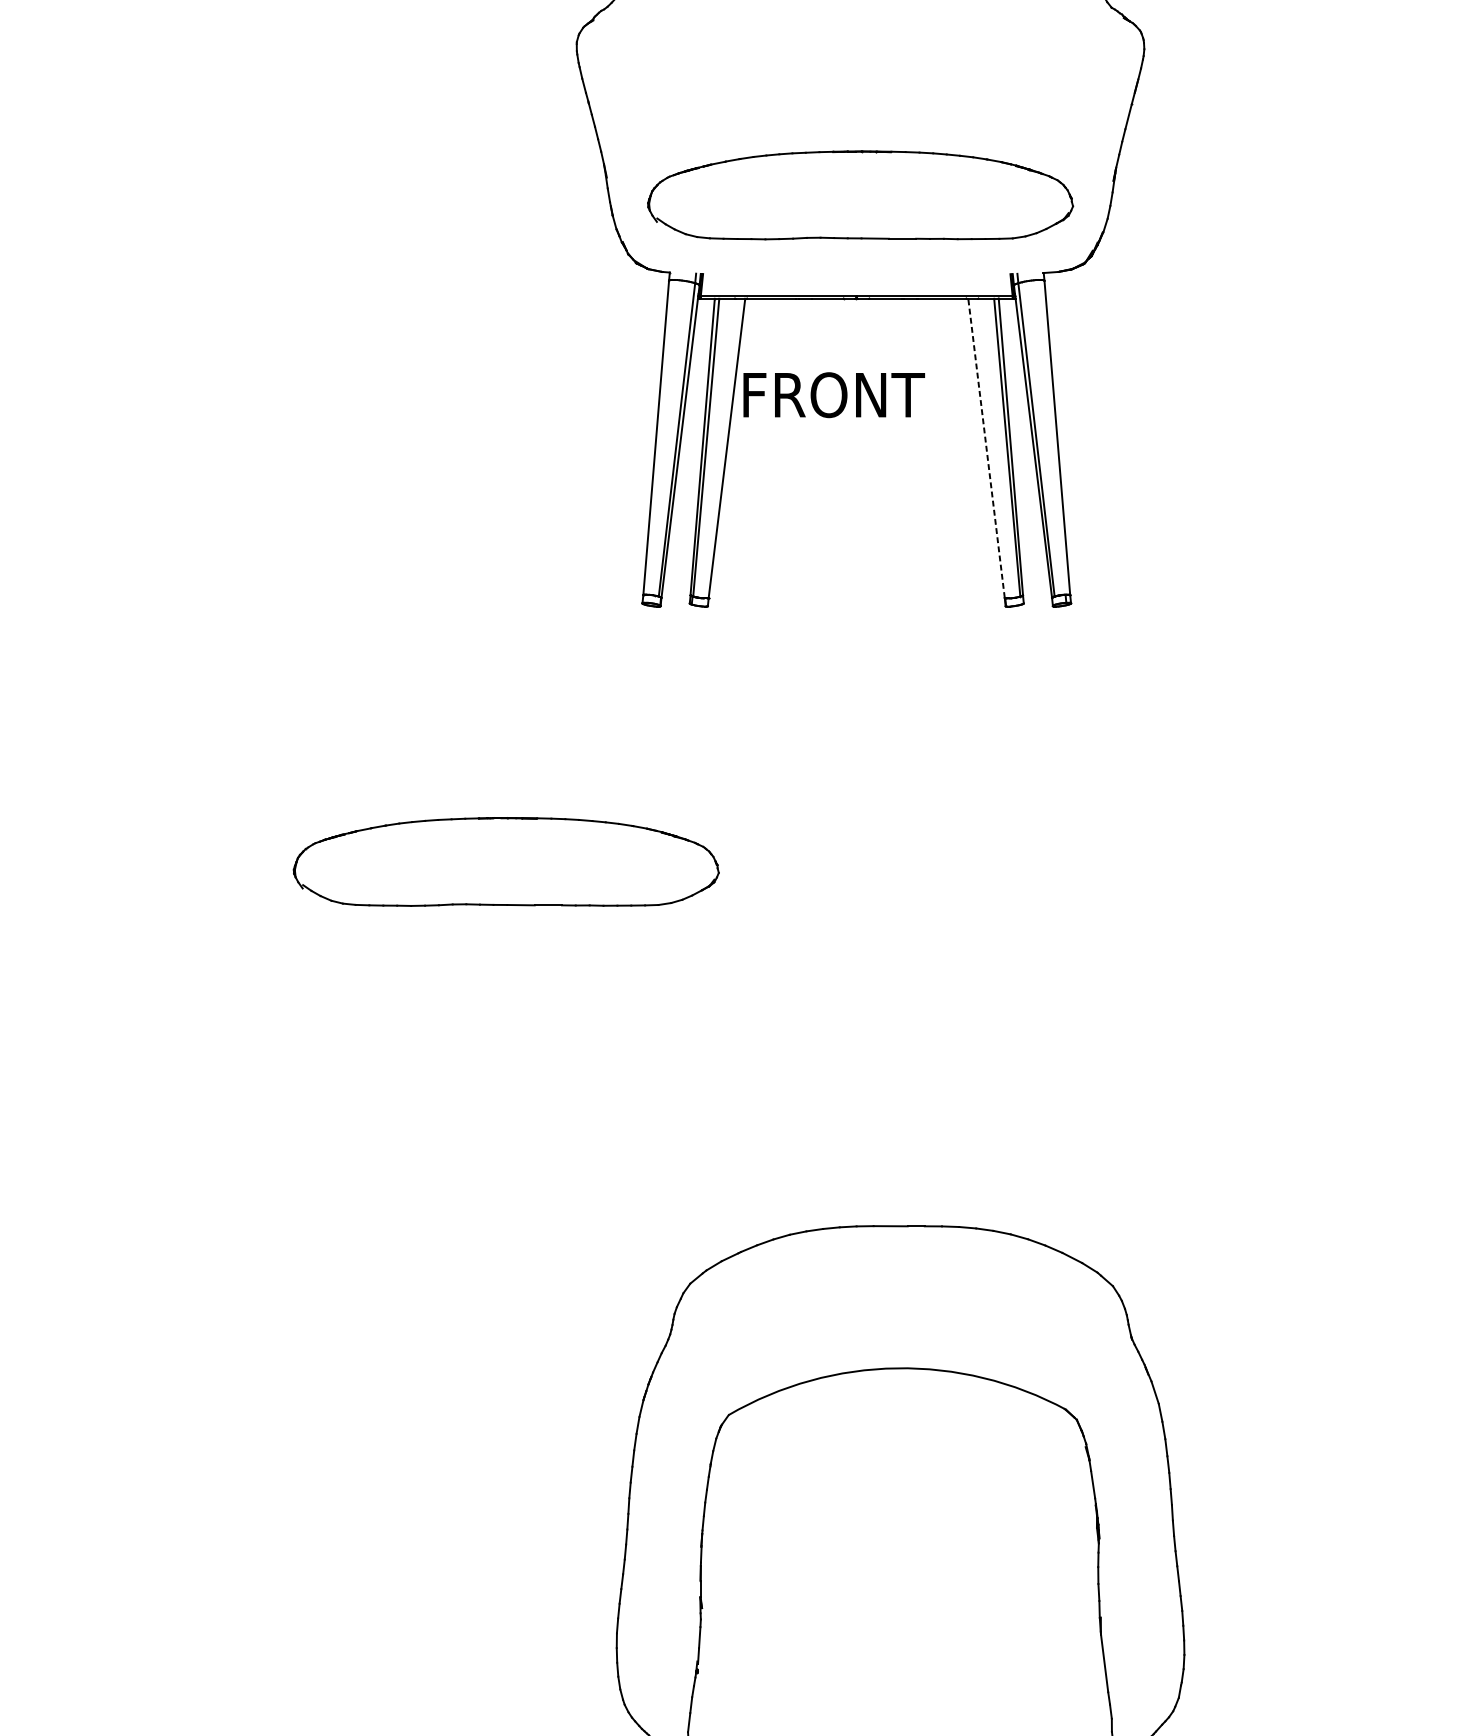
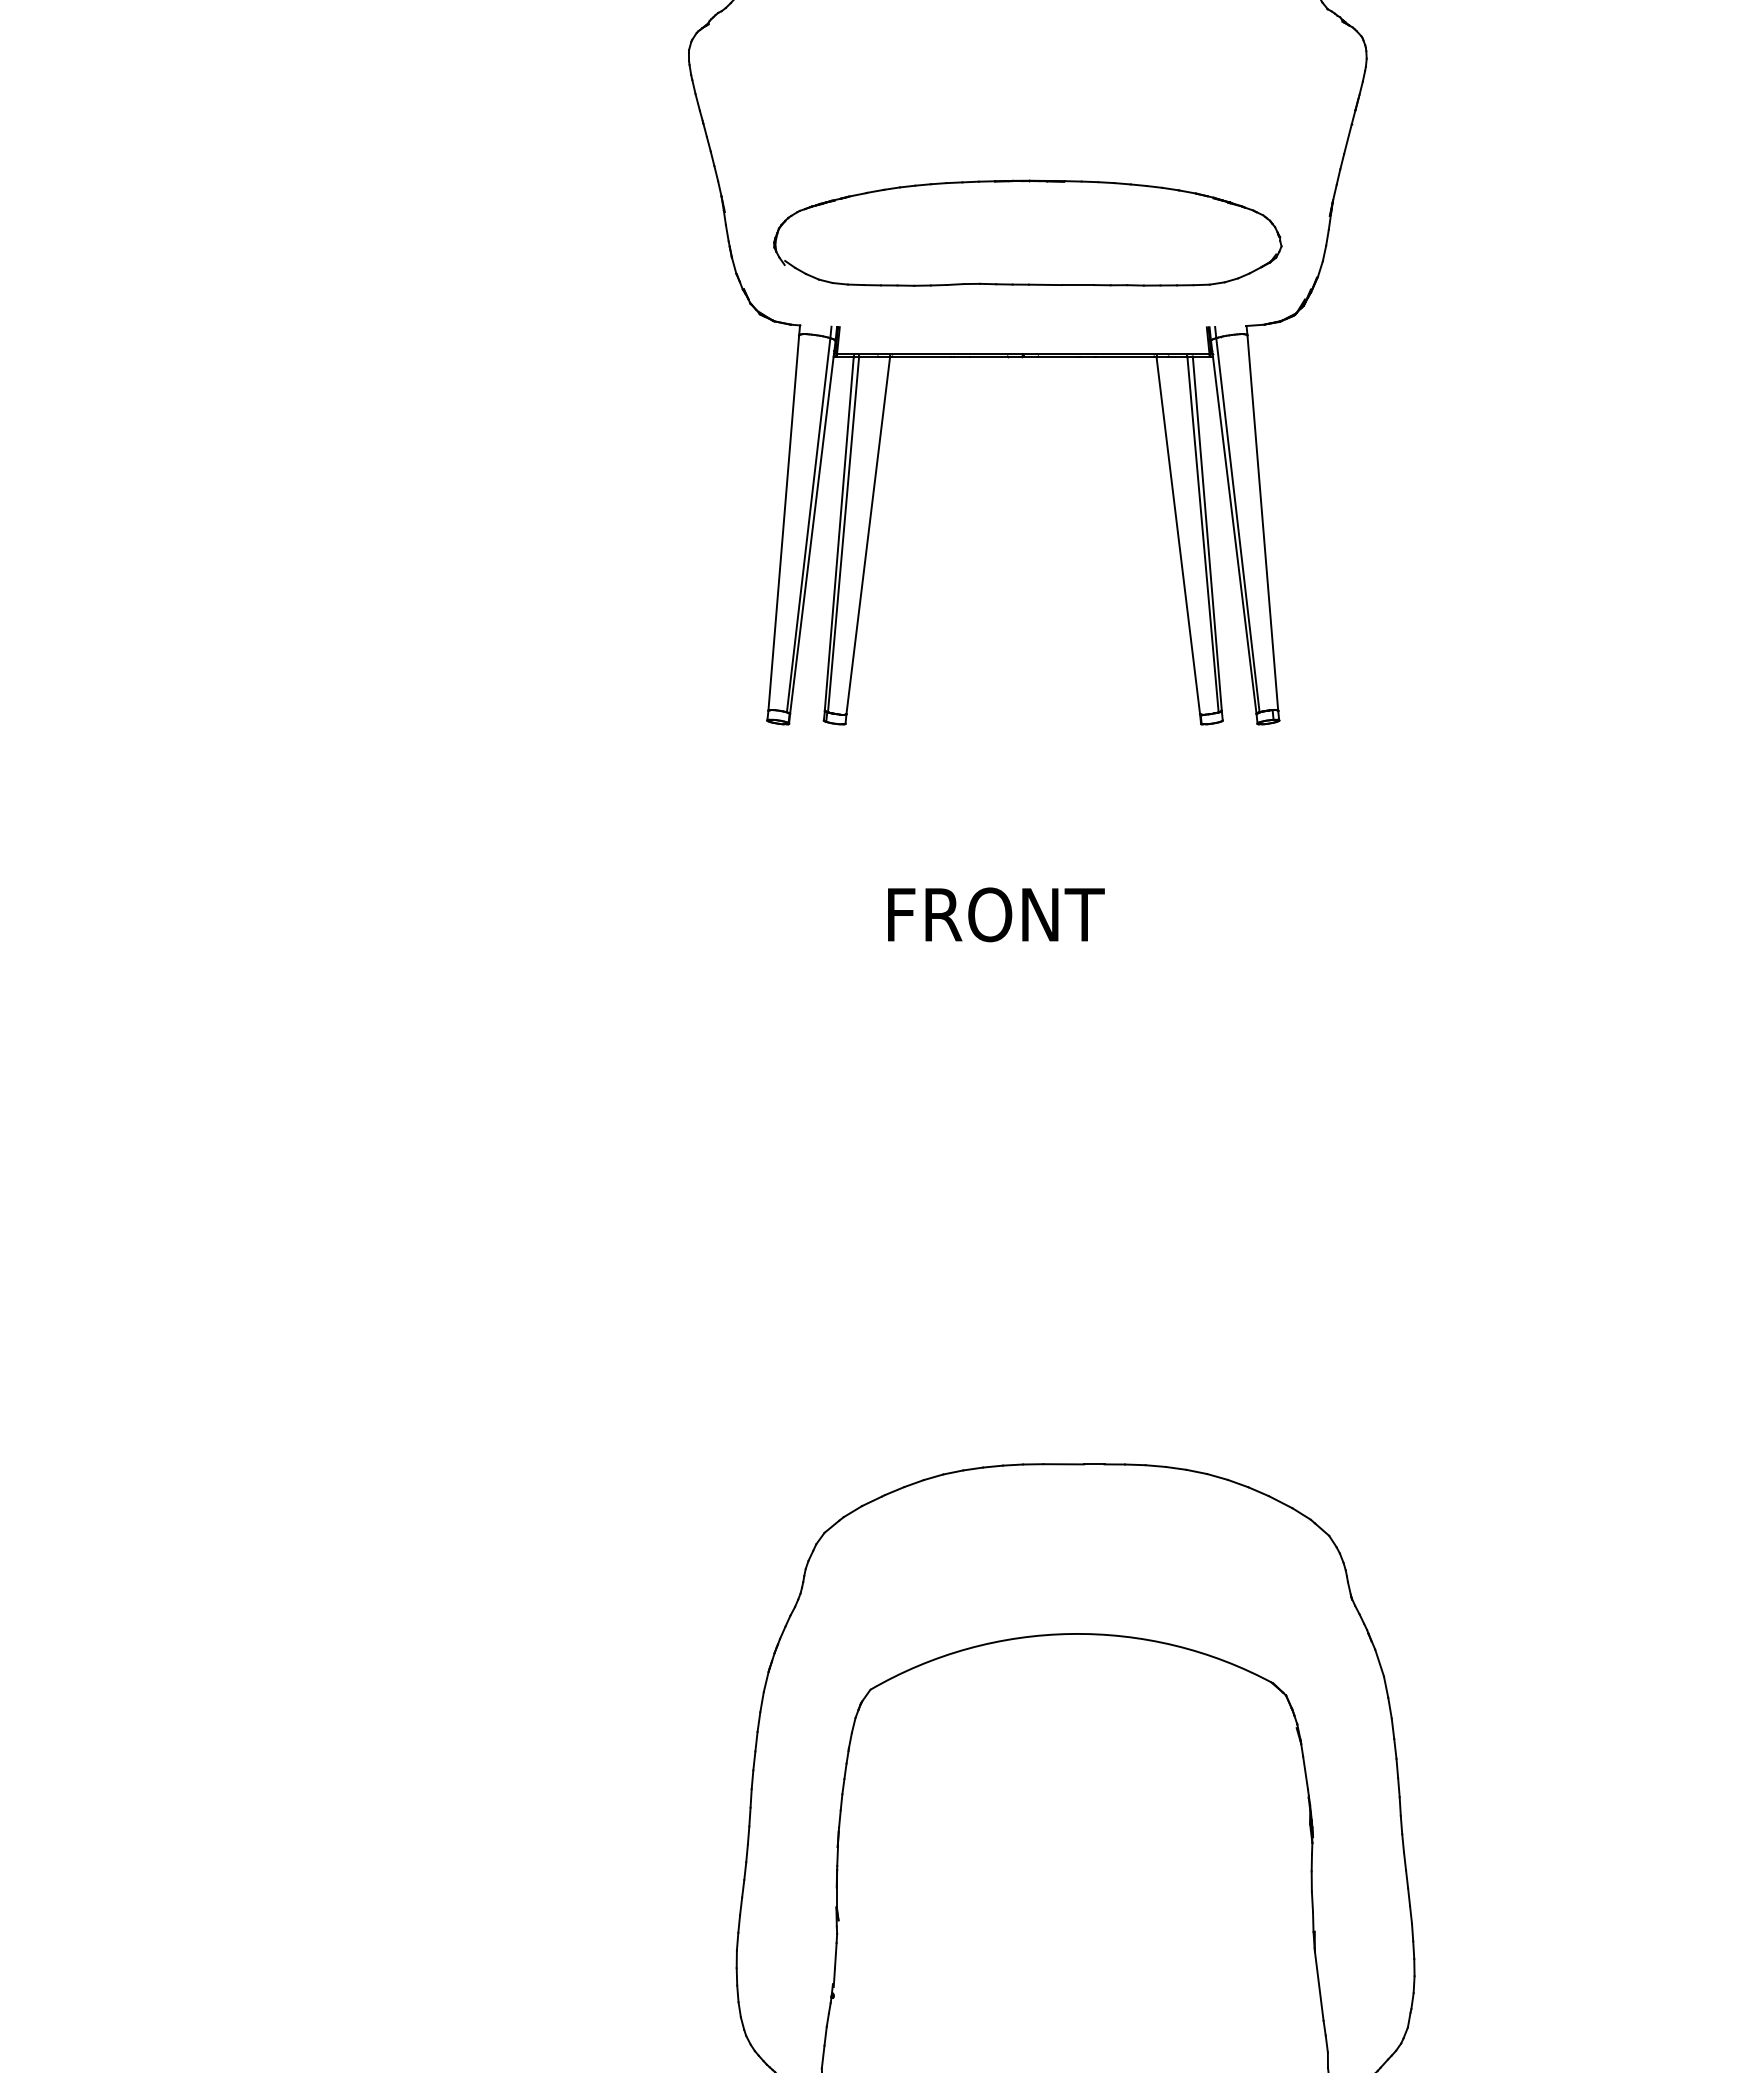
text: (834, 394) -> (996, 914), moved
line: (986, 448) -> (1178, 535), dashed -> solid
part: (506, 861) -> (604, 1028), removed

